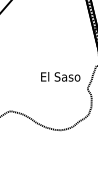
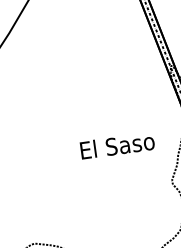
text: (60, 76) -> (117, 145), moved

